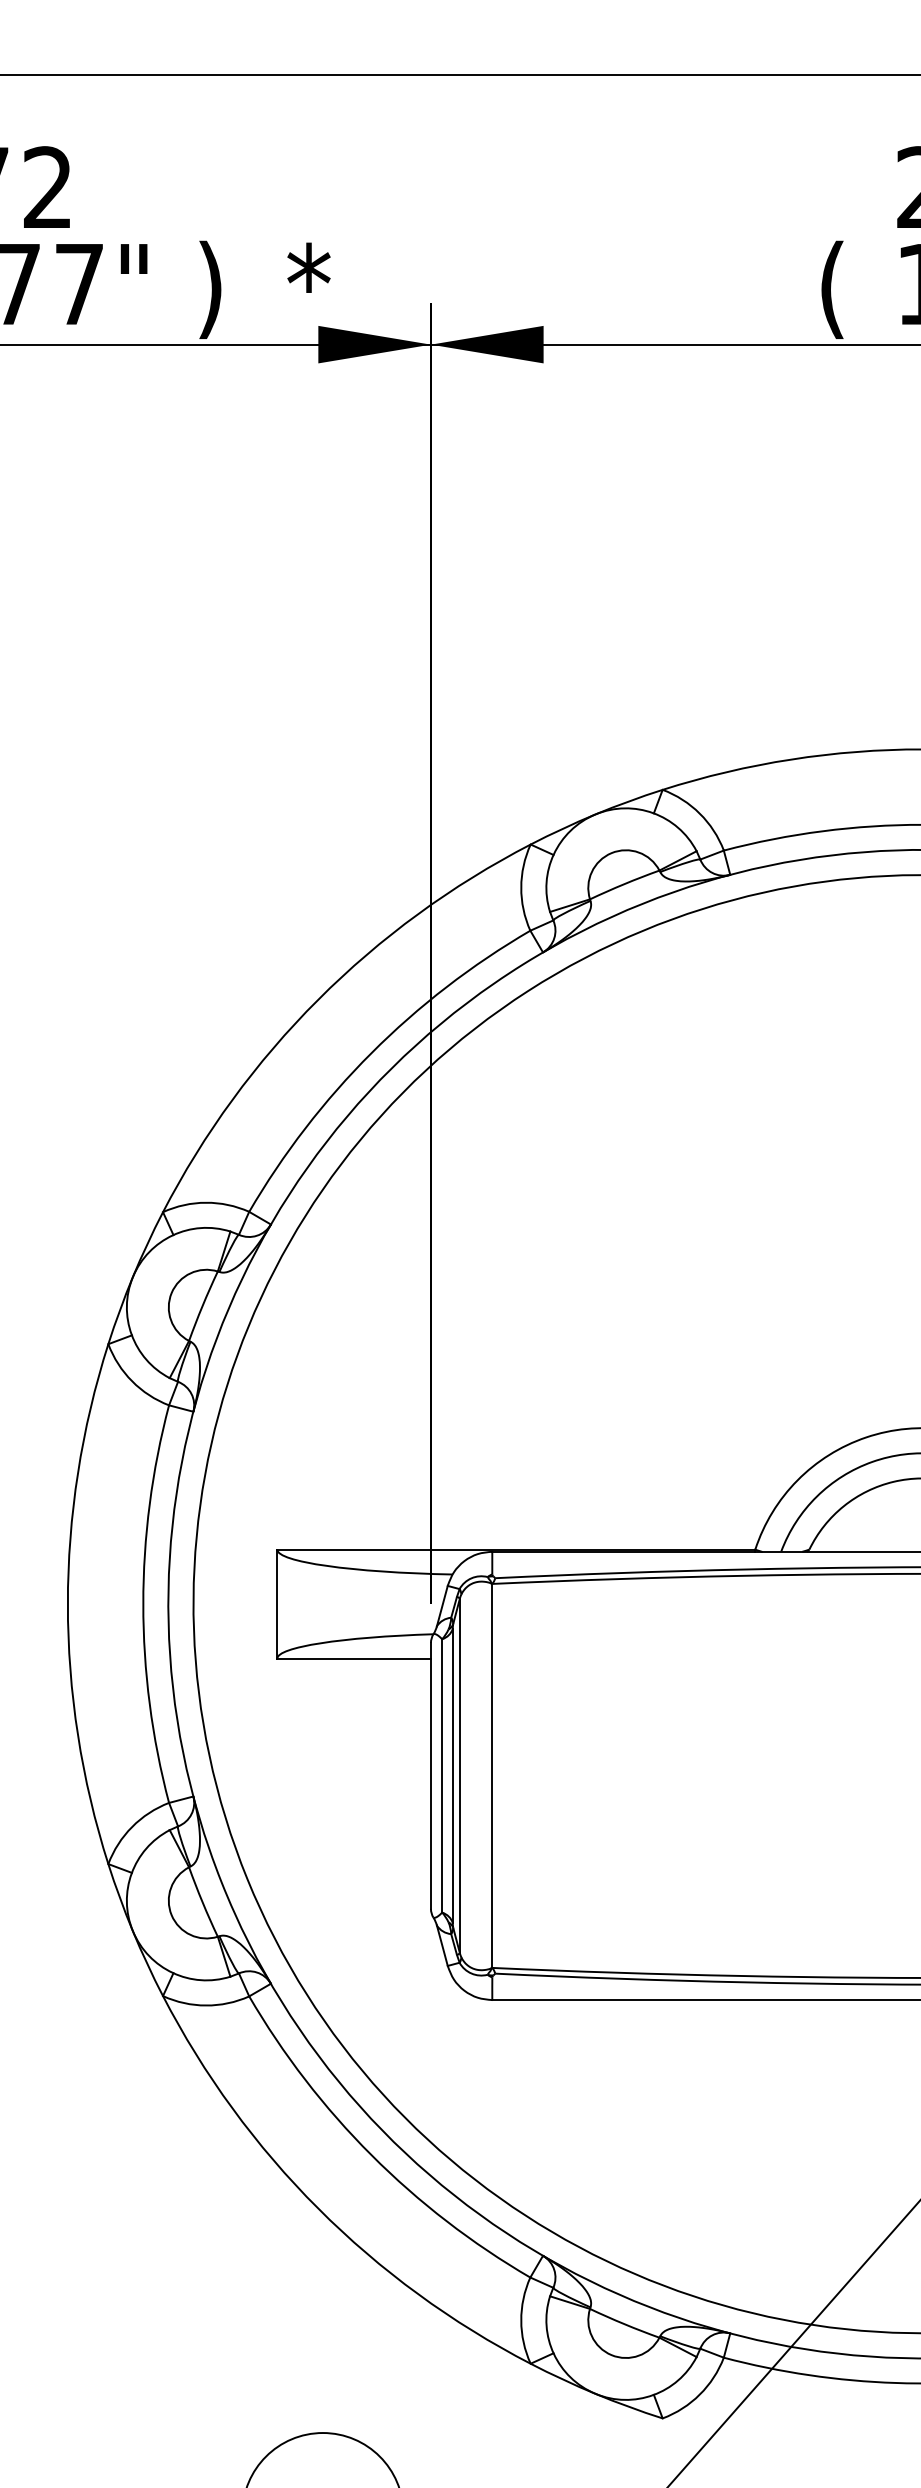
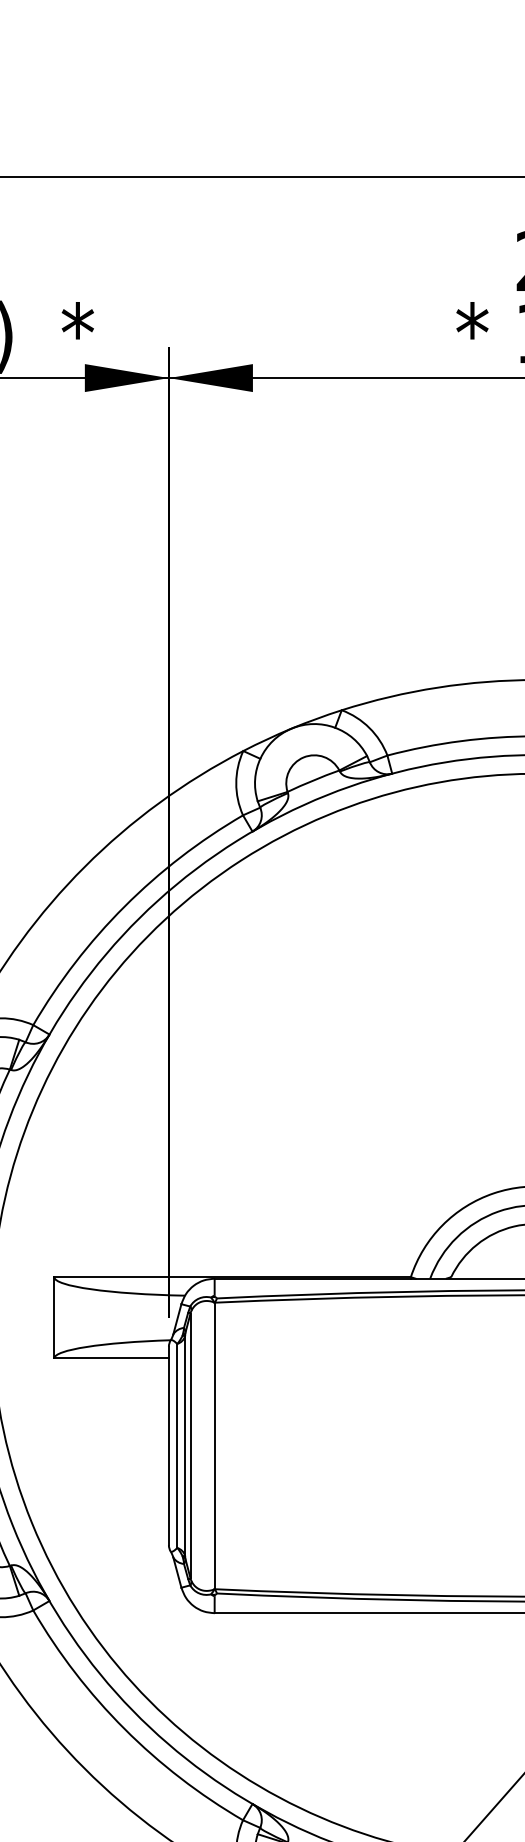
text: (837, 289) -> (472, 336), ( -> *

